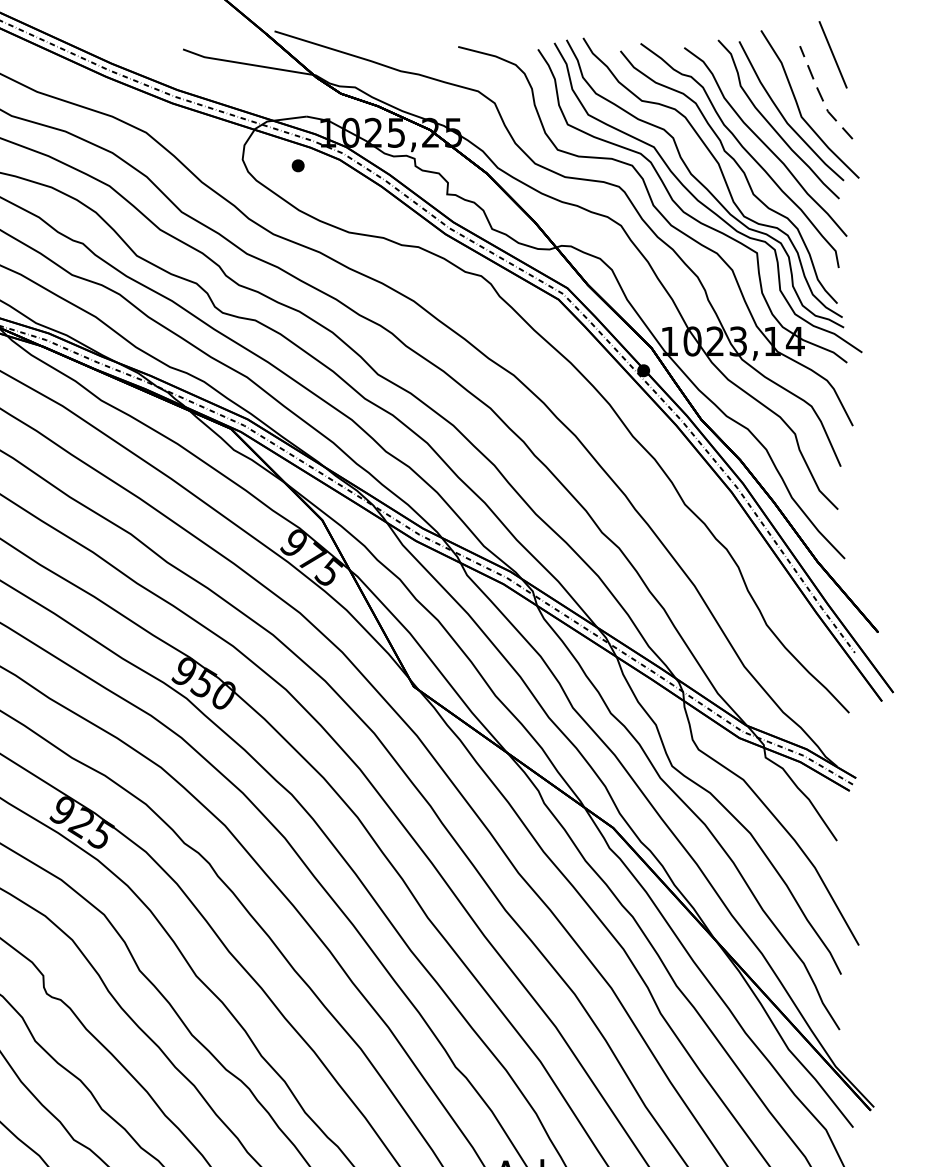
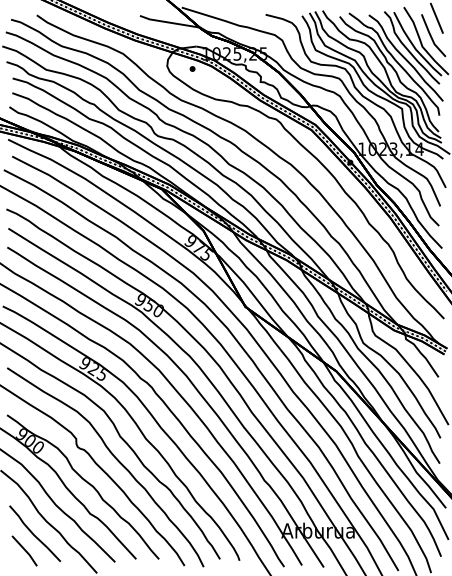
line: (821, 96) -> (431, 37), dashed -> solid

